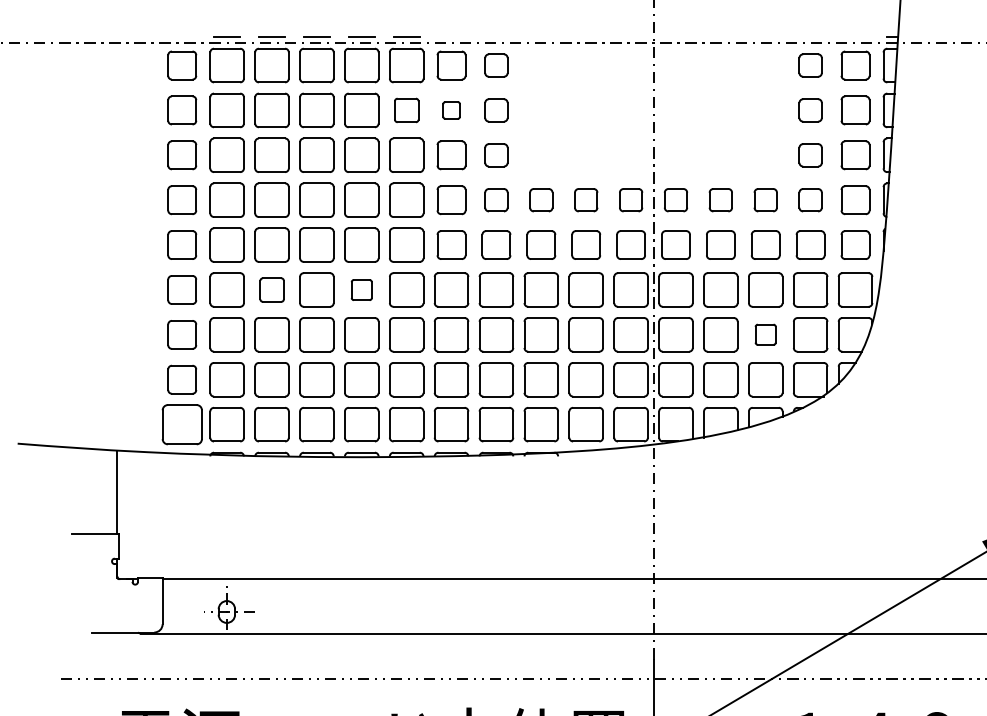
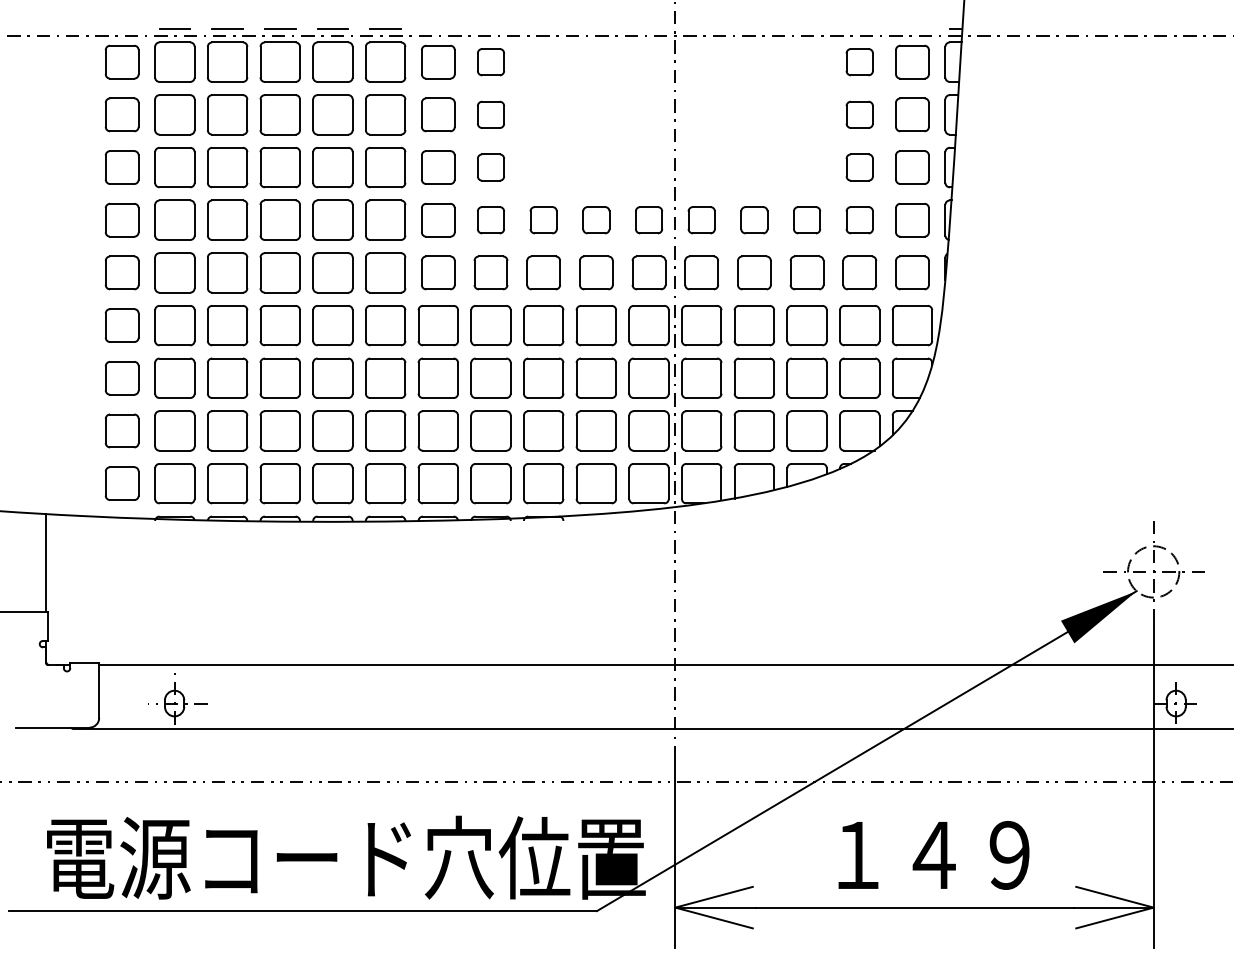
part: (406, 110) -> (385, 114), size x1.43
part: (451, 110) -> (438, 114), size x1.67
part: (271, 289) -> (227, 325), size x1.43
part: (361, 289) -> (332, 325), size x1.67
part: (765, 334) -> (806, 377), size x1.67
part: (181, 424) -> (121, 483), size x0.71

